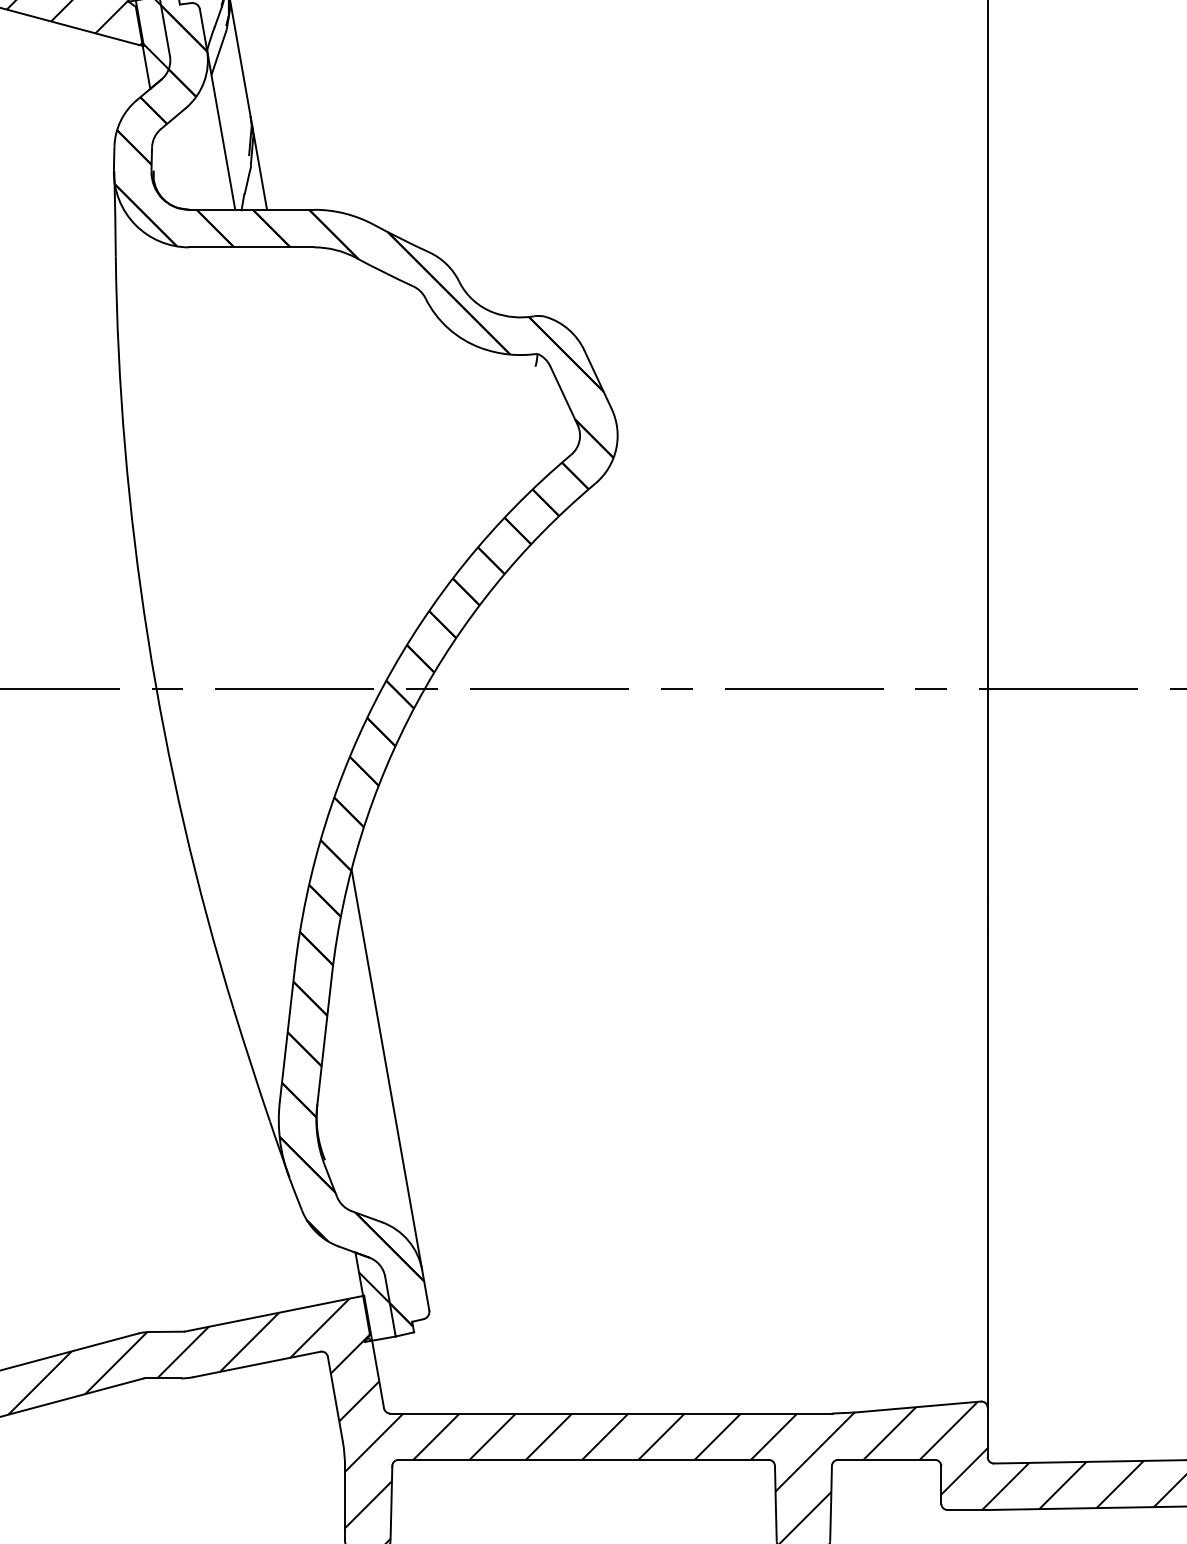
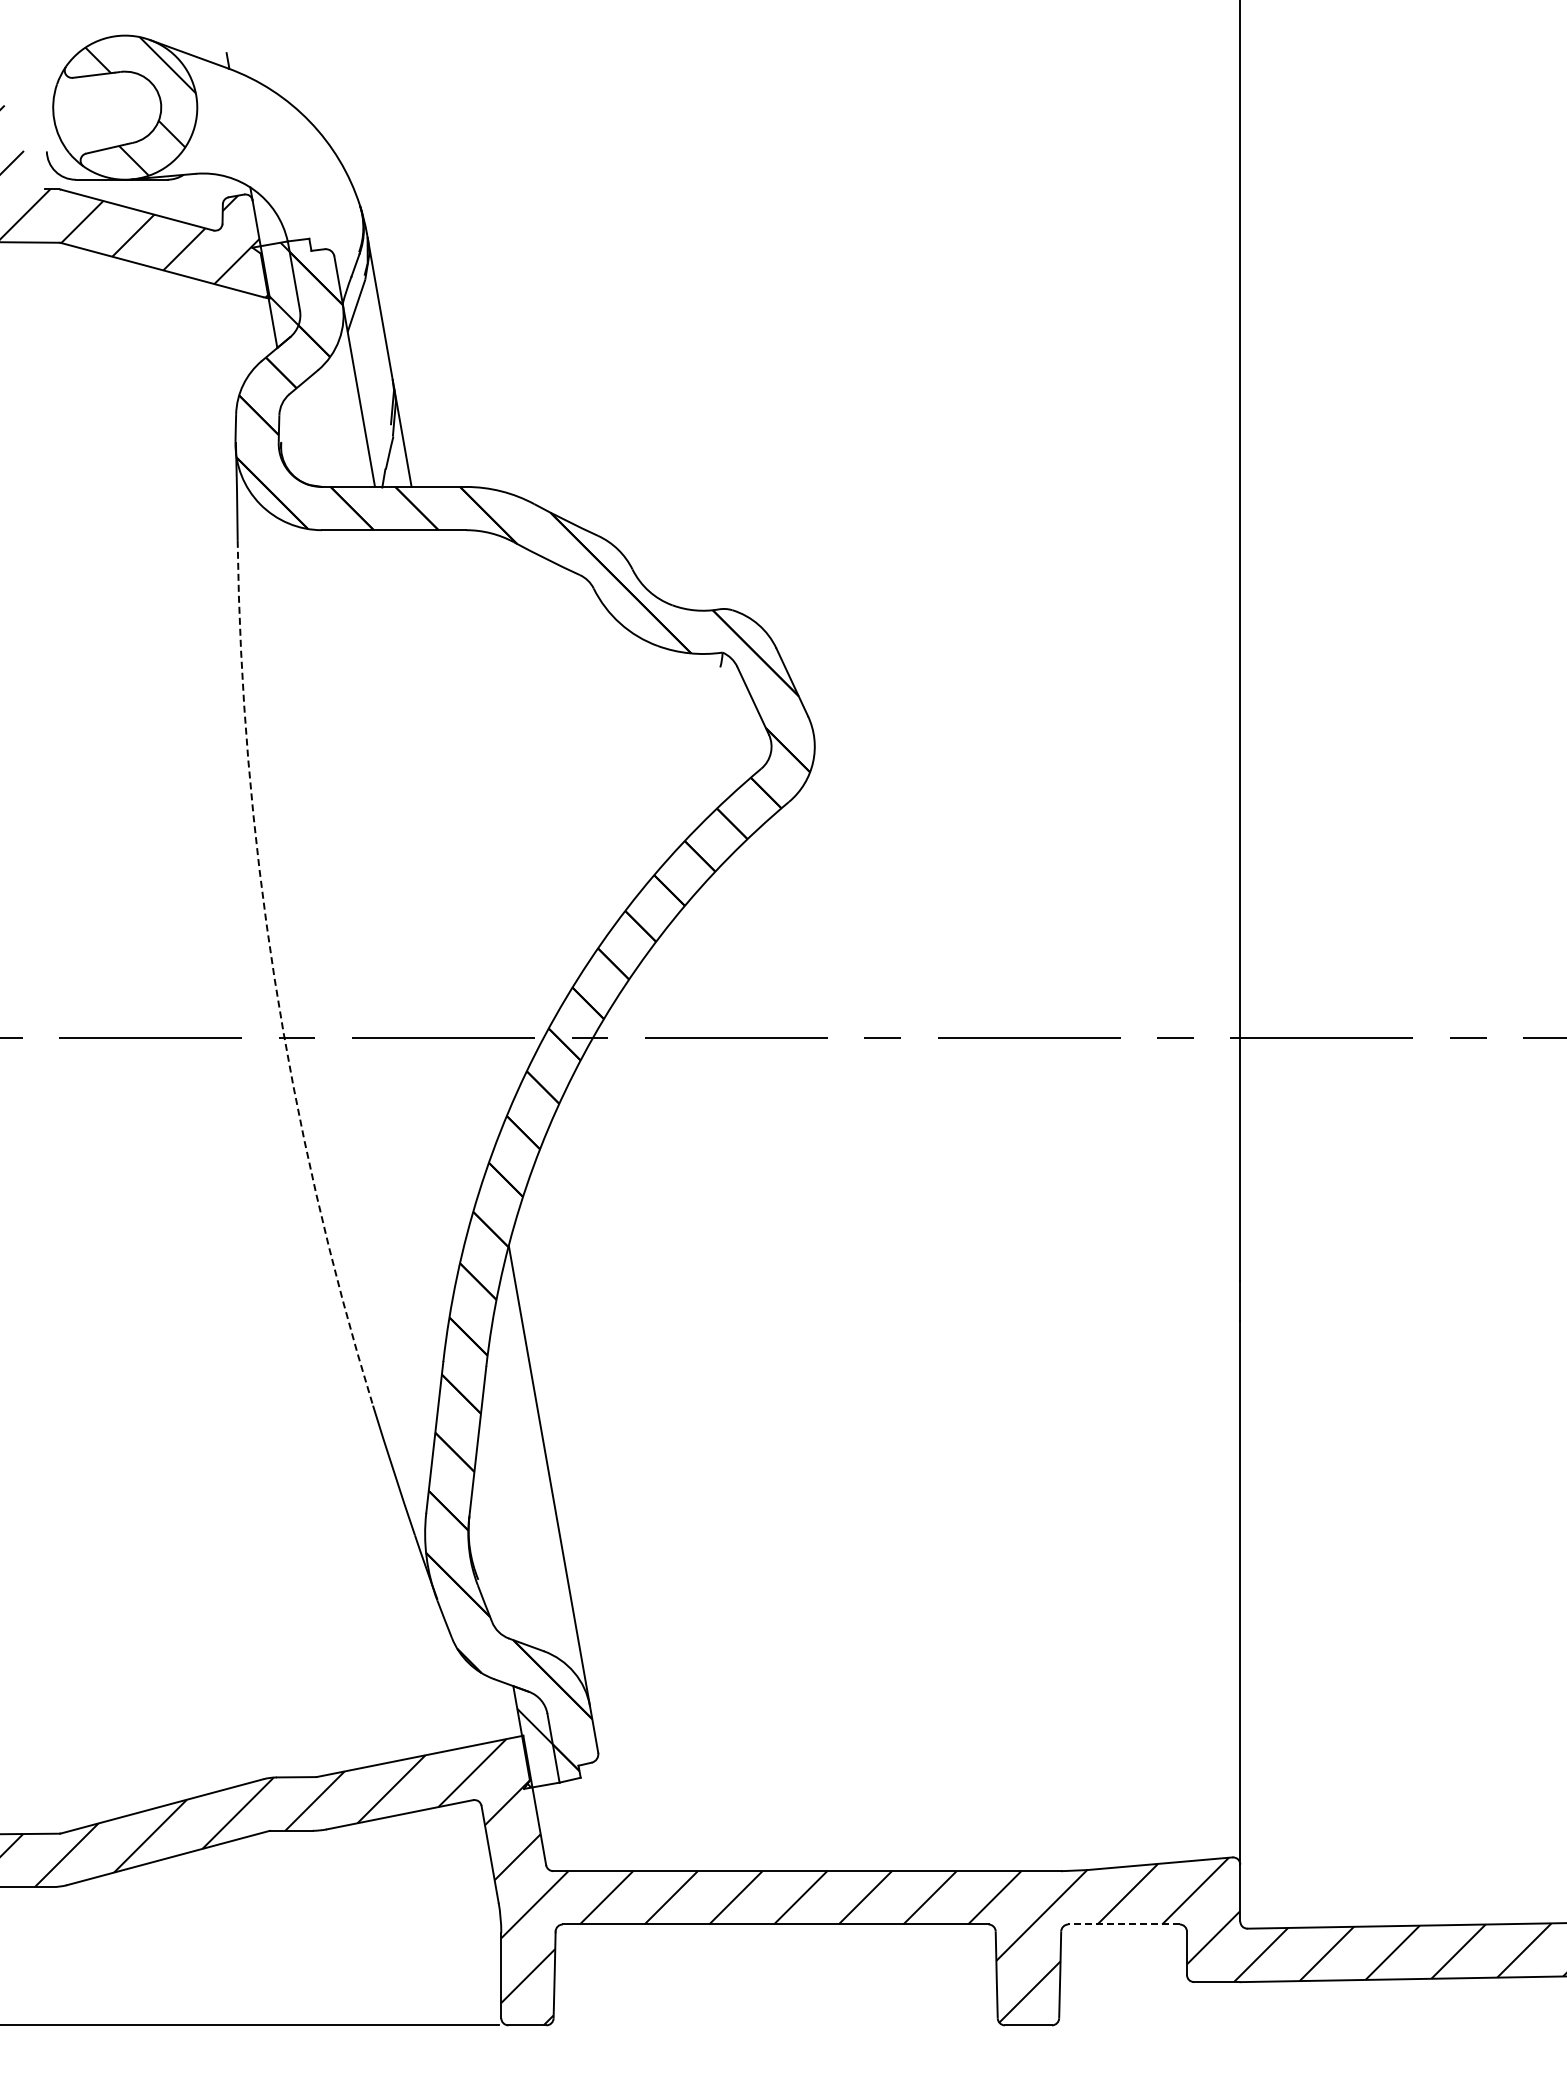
arc: (147, 637) -> (274, 978), solid -> dashed
line: (886, 1459) -> (1124, 1924), solid -> dashed

